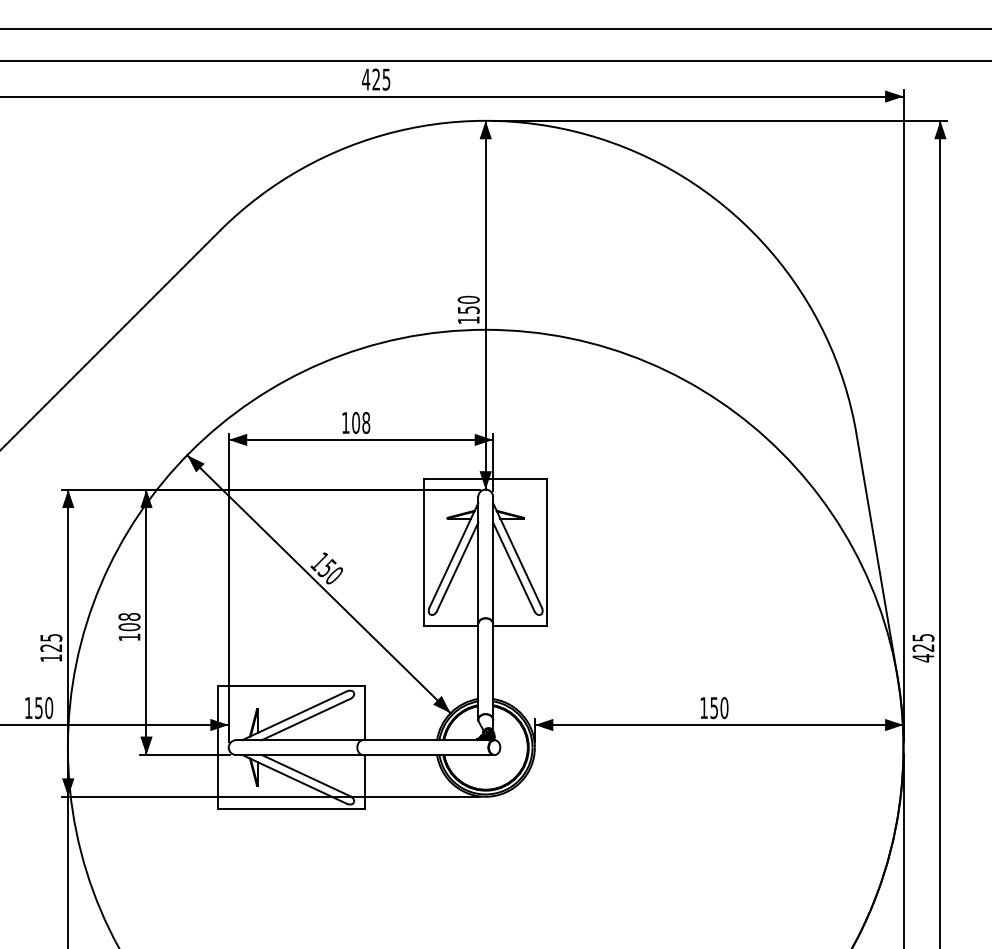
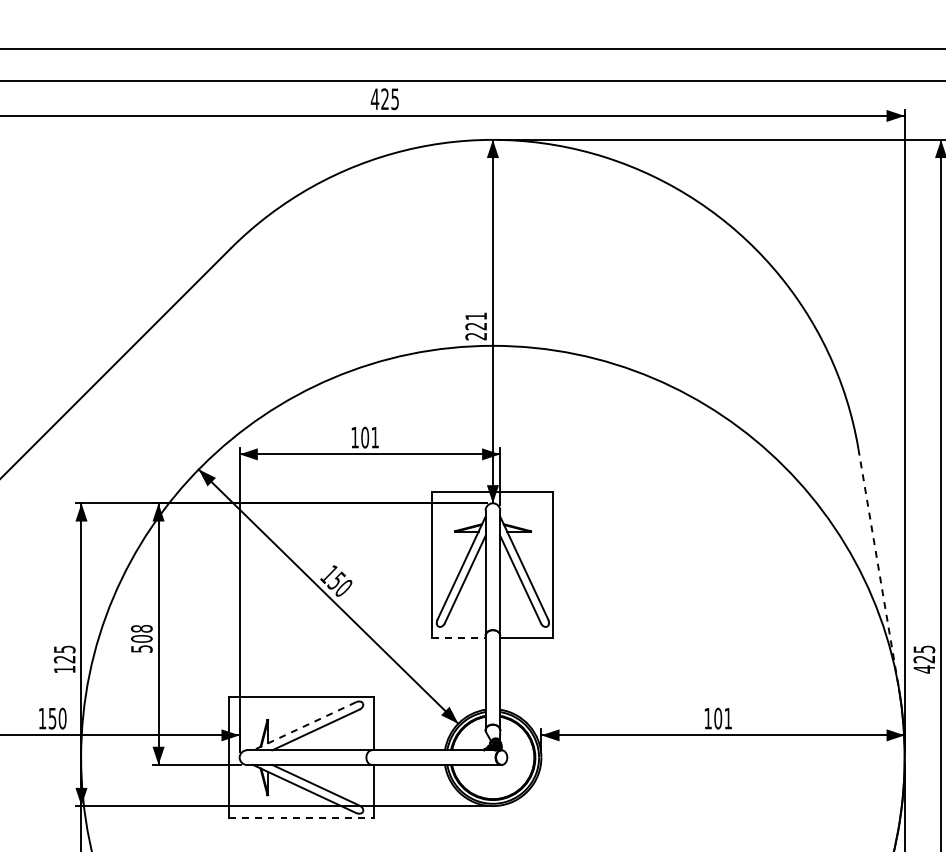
text: (468, 309) -> (475, 325), 150 -> 221
text: (366, 422) -> (375, 437), 108 -> 101
line: (877, 556) -> (879, 569), solid -> dashed
line: (451, 625) -> (459, 637), solid -> dashed
text: (129, 637) -> (141, 649), 108 -> 508
text: (719, 708) -> (723, 719), 150 -> 101
line: (294, 715) -> (304, 725), solid -> dashed
line: (291, 809) -> (301, 818), solid -> dashed

